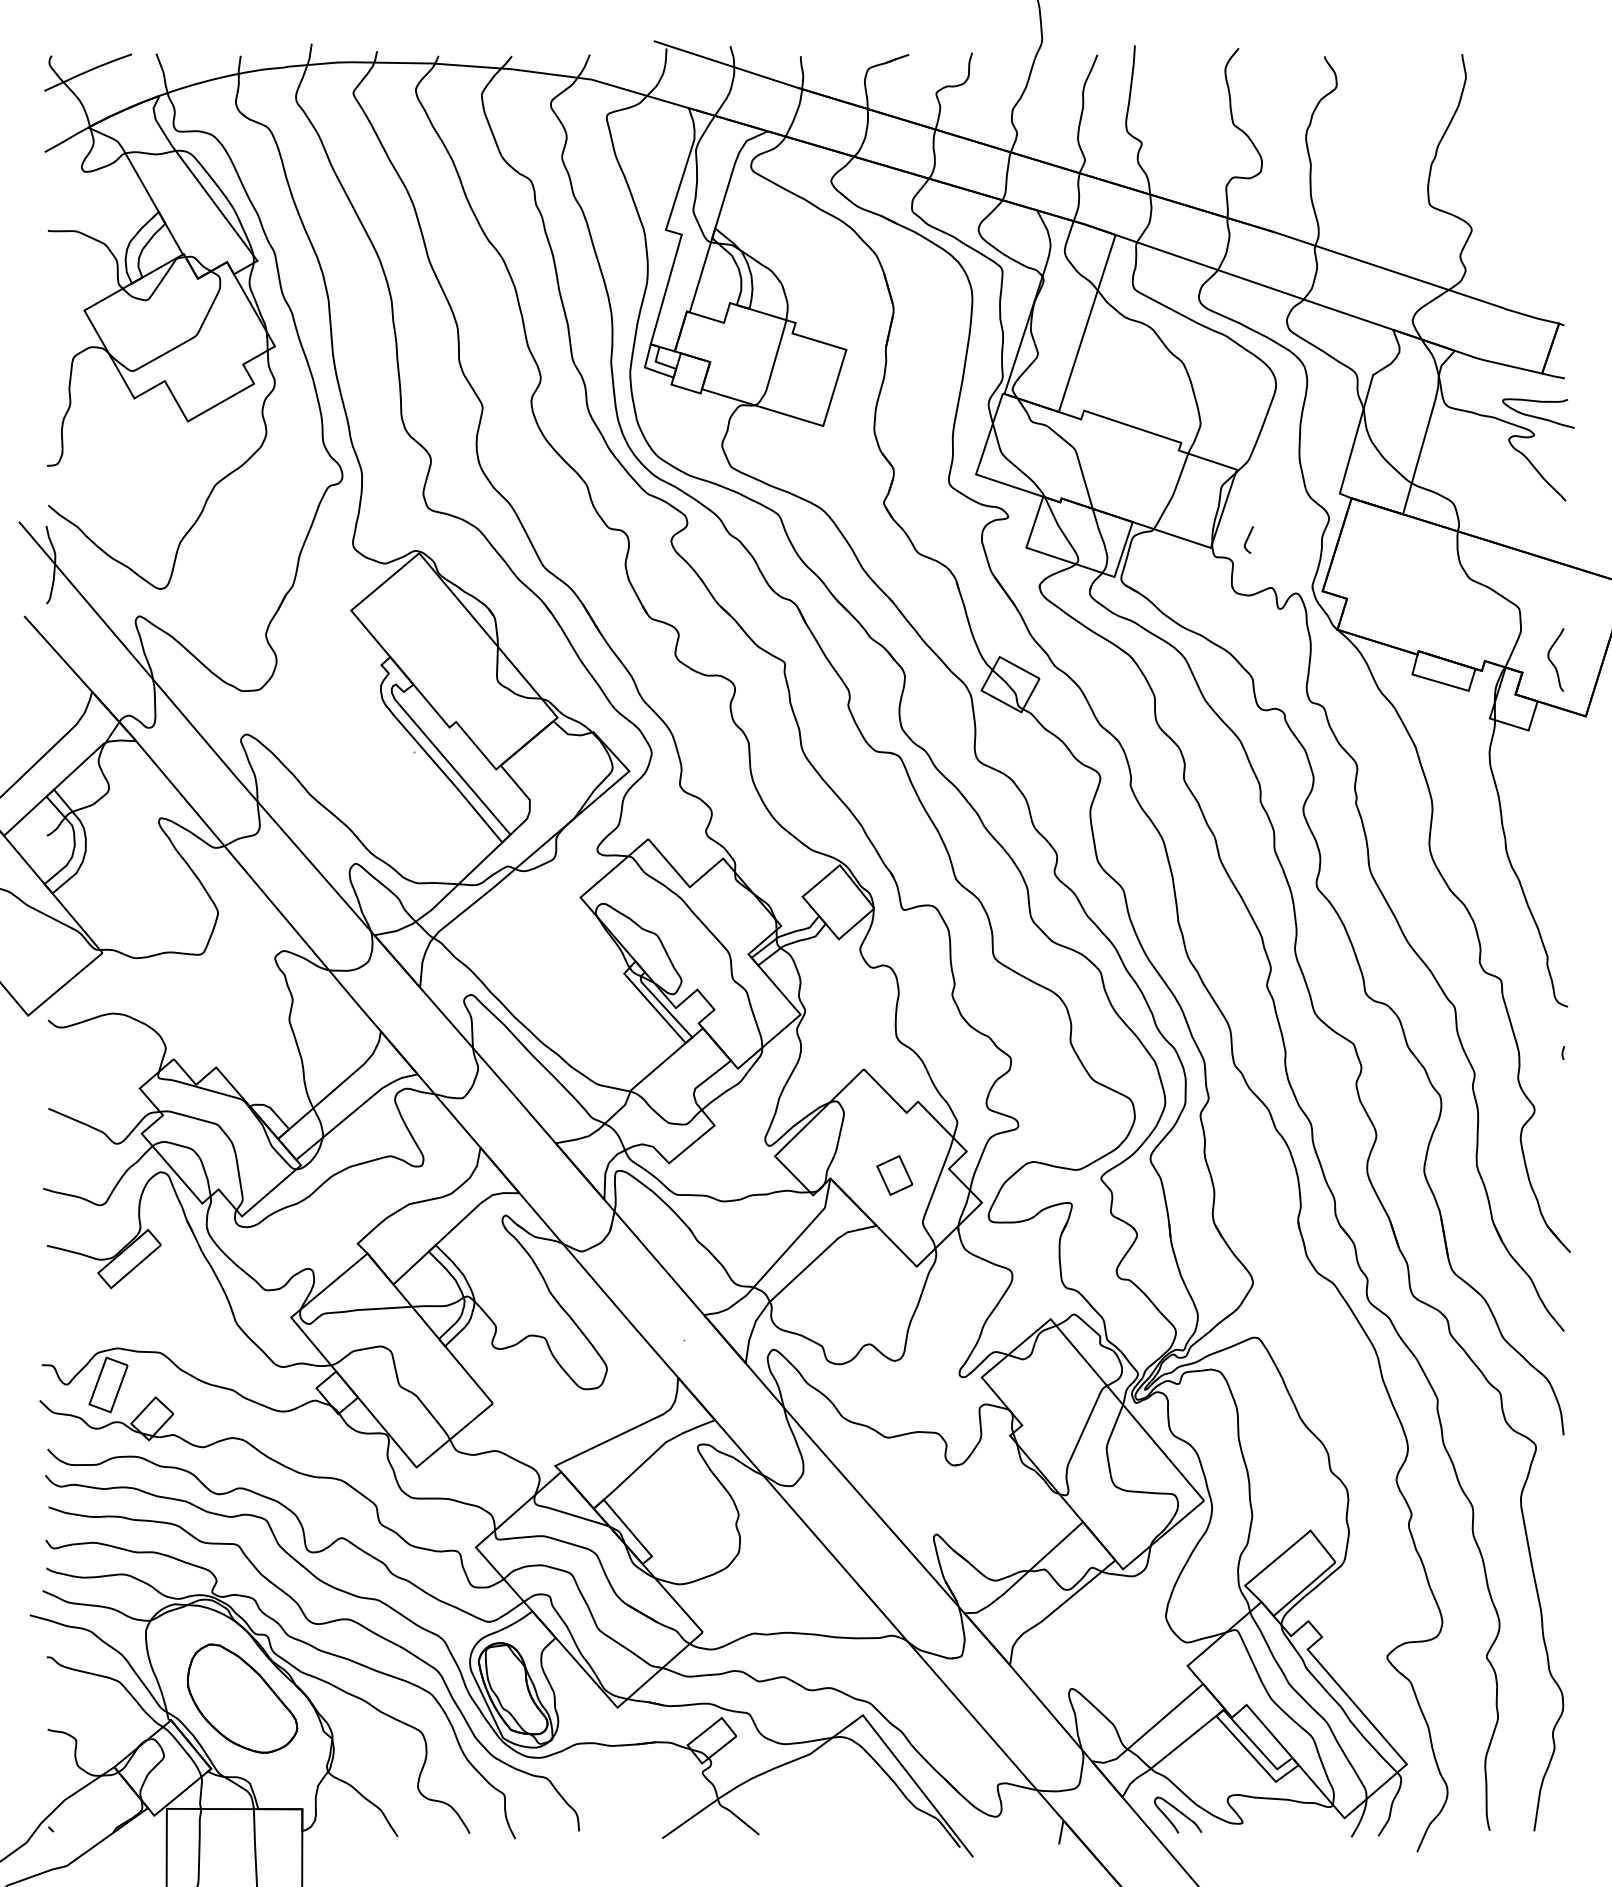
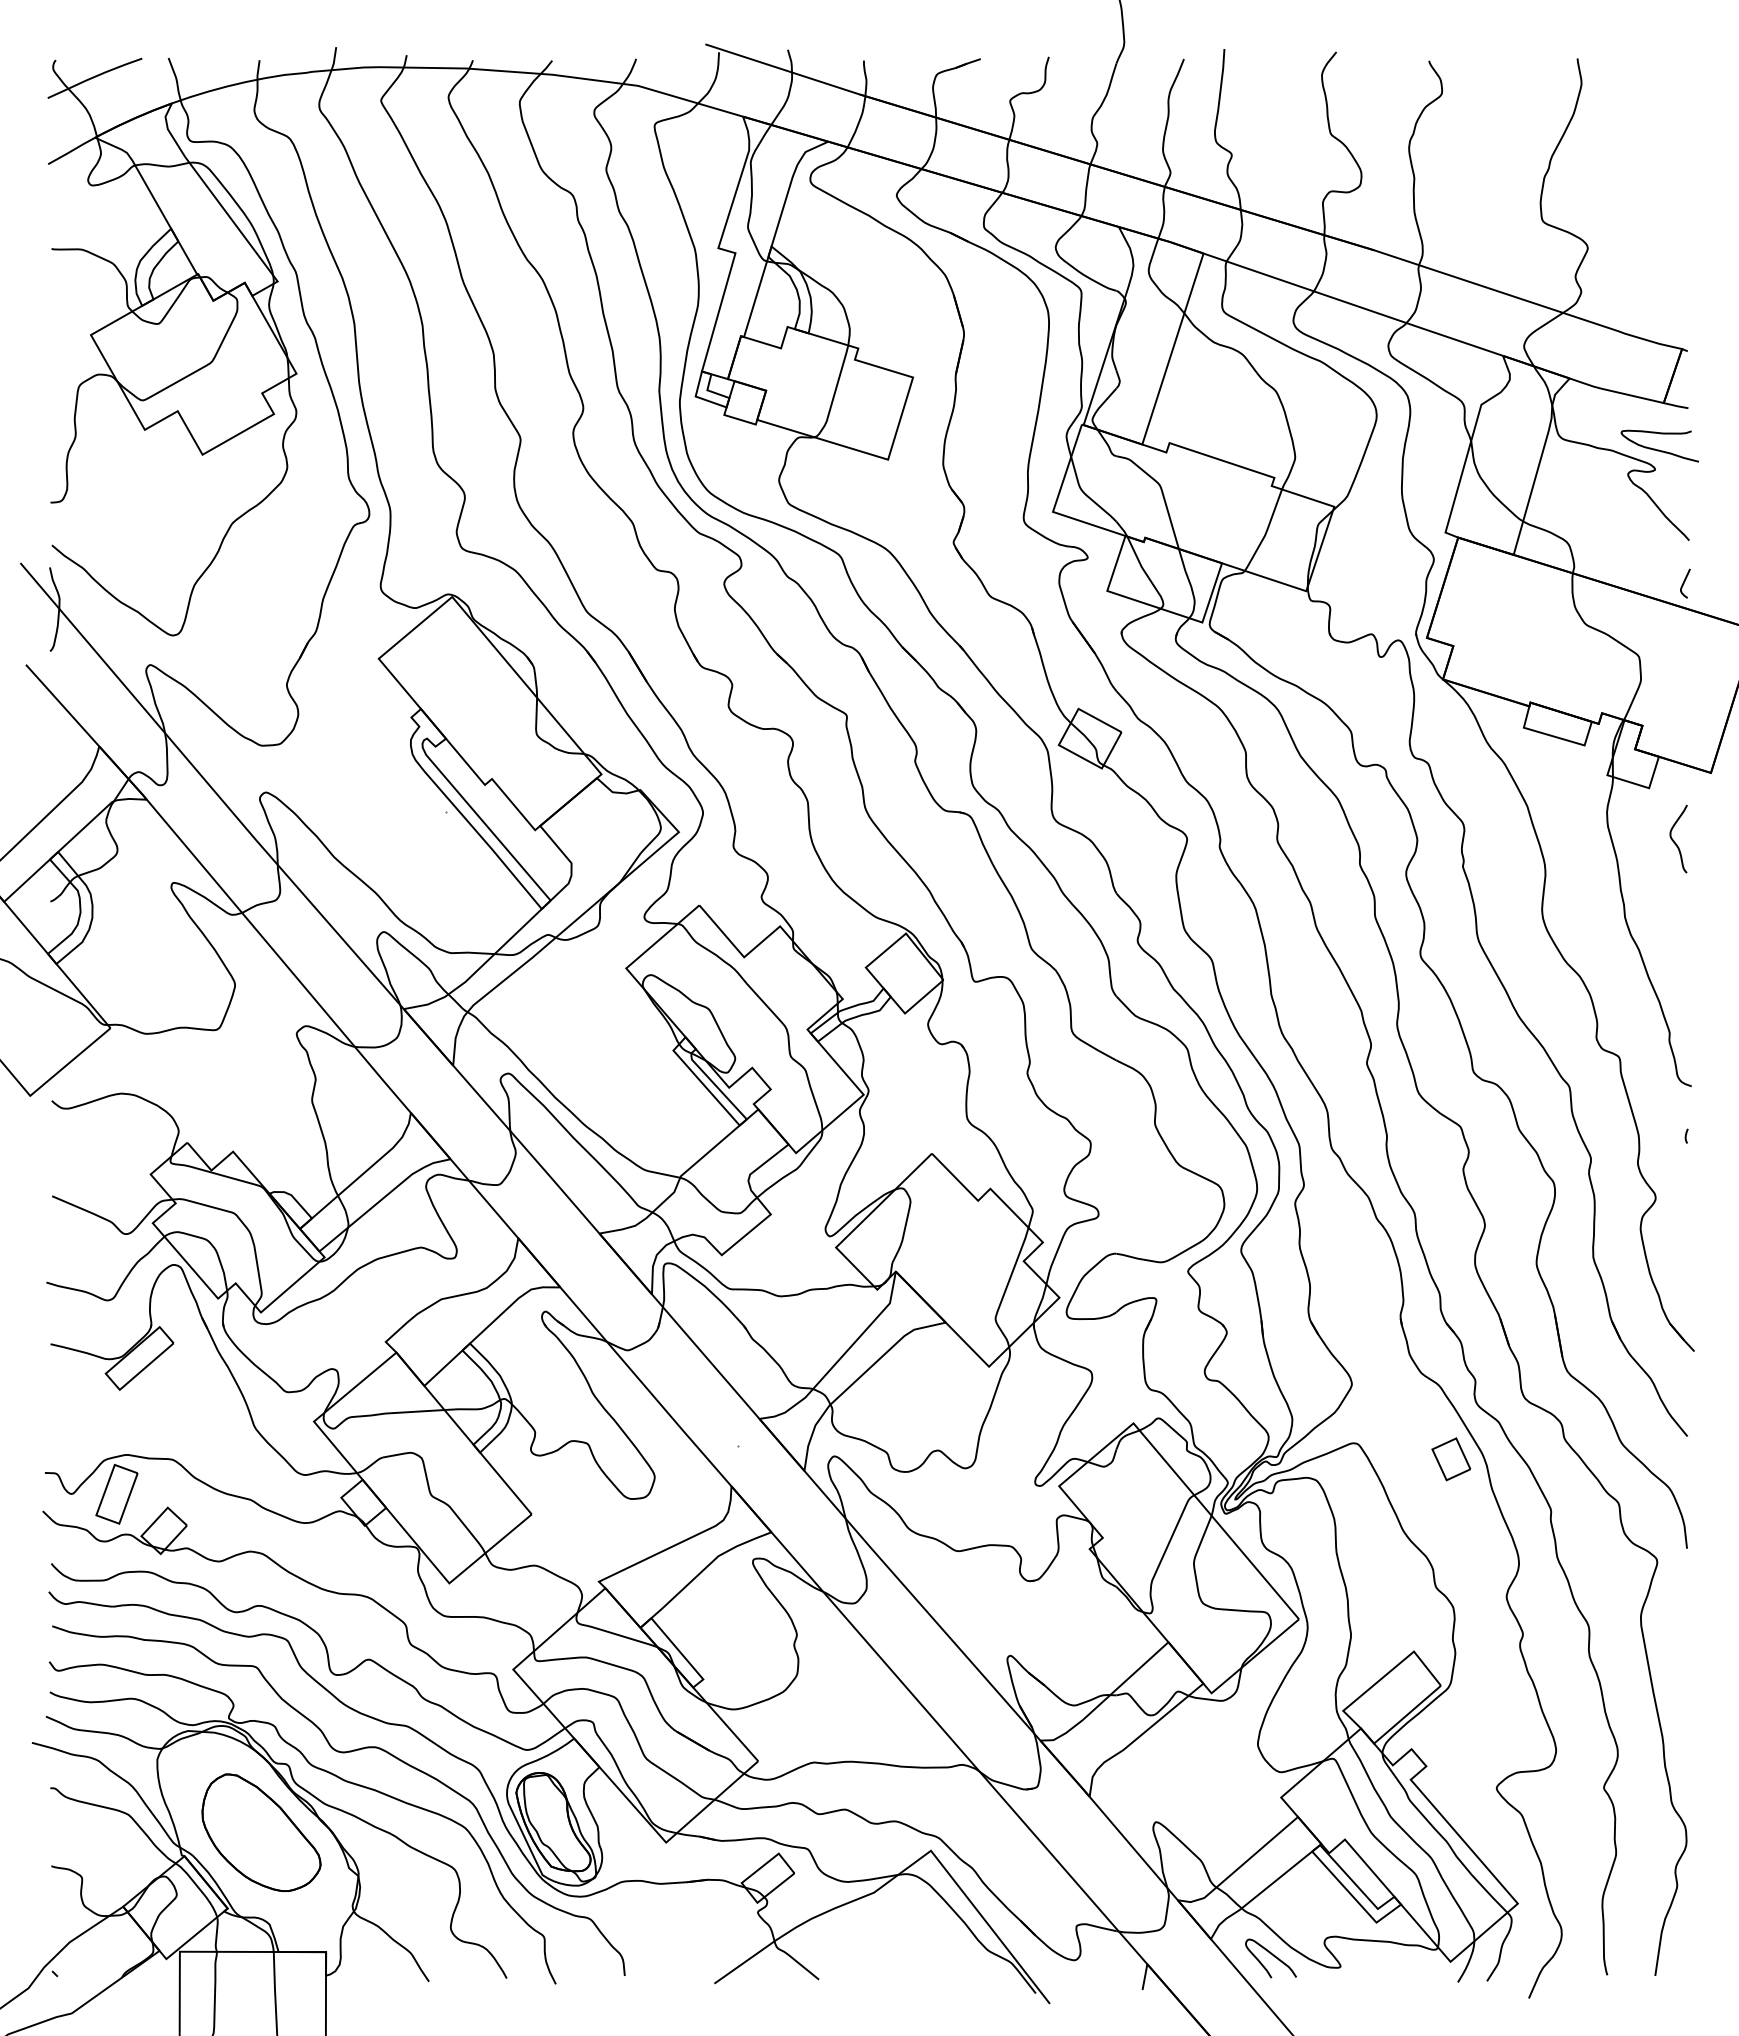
curve: (1248, 539) -> (1684, 583), moved
curve: (1552, 661) -> (1674, 840), moved
part: (894, 1175) -> (1451, 1459), moved

